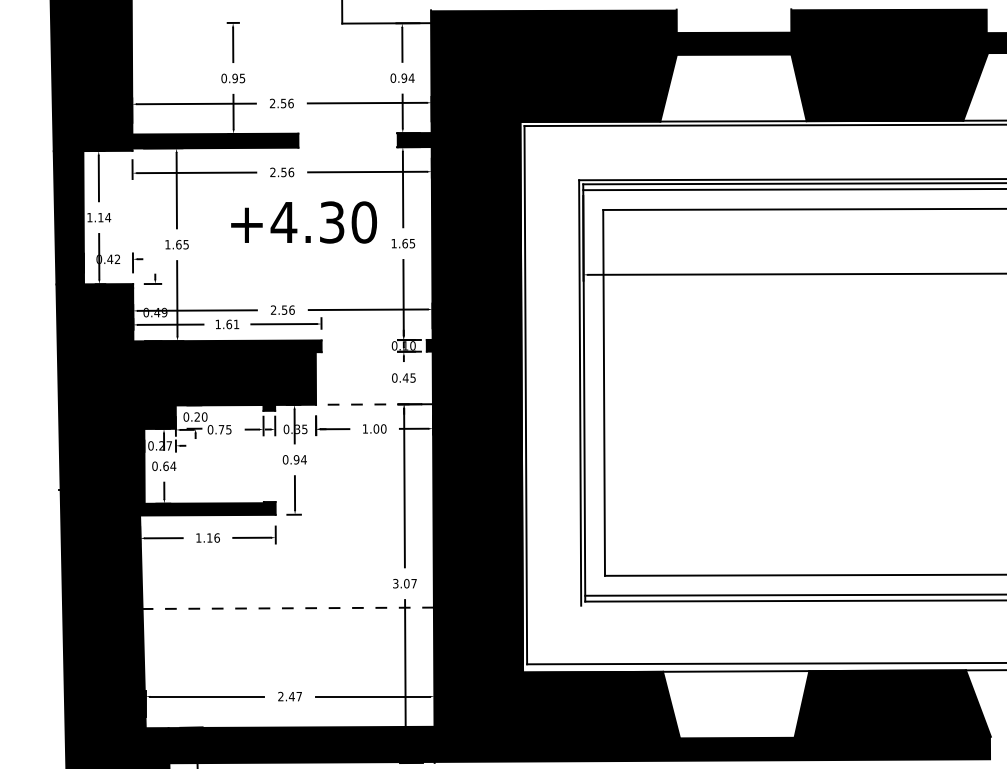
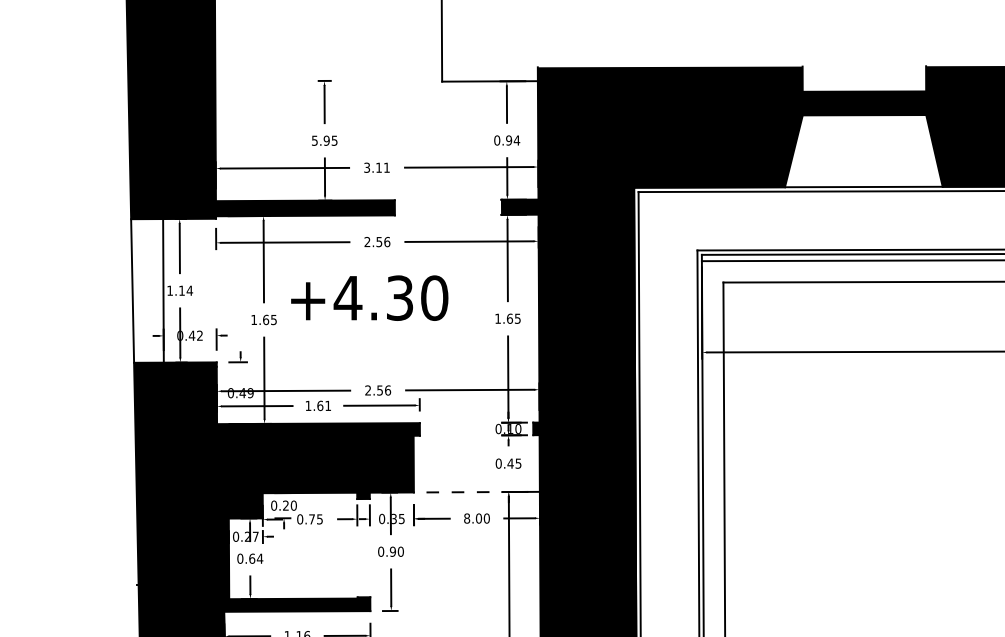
text: (224, 78) -> (315, 140), 0.95 -> 5.95
text: (281, 103) -> (376, 167), 2.56 -> 3.11
fill: (68, 217) -> (147, 290), removed
text: (303, 222) -> (369, 298), moved
text: (365, 428) -> (467, 518), 1.00 -> 8.00
text: (303, 459) -> (400, 551), 0.94 -> 0.90

